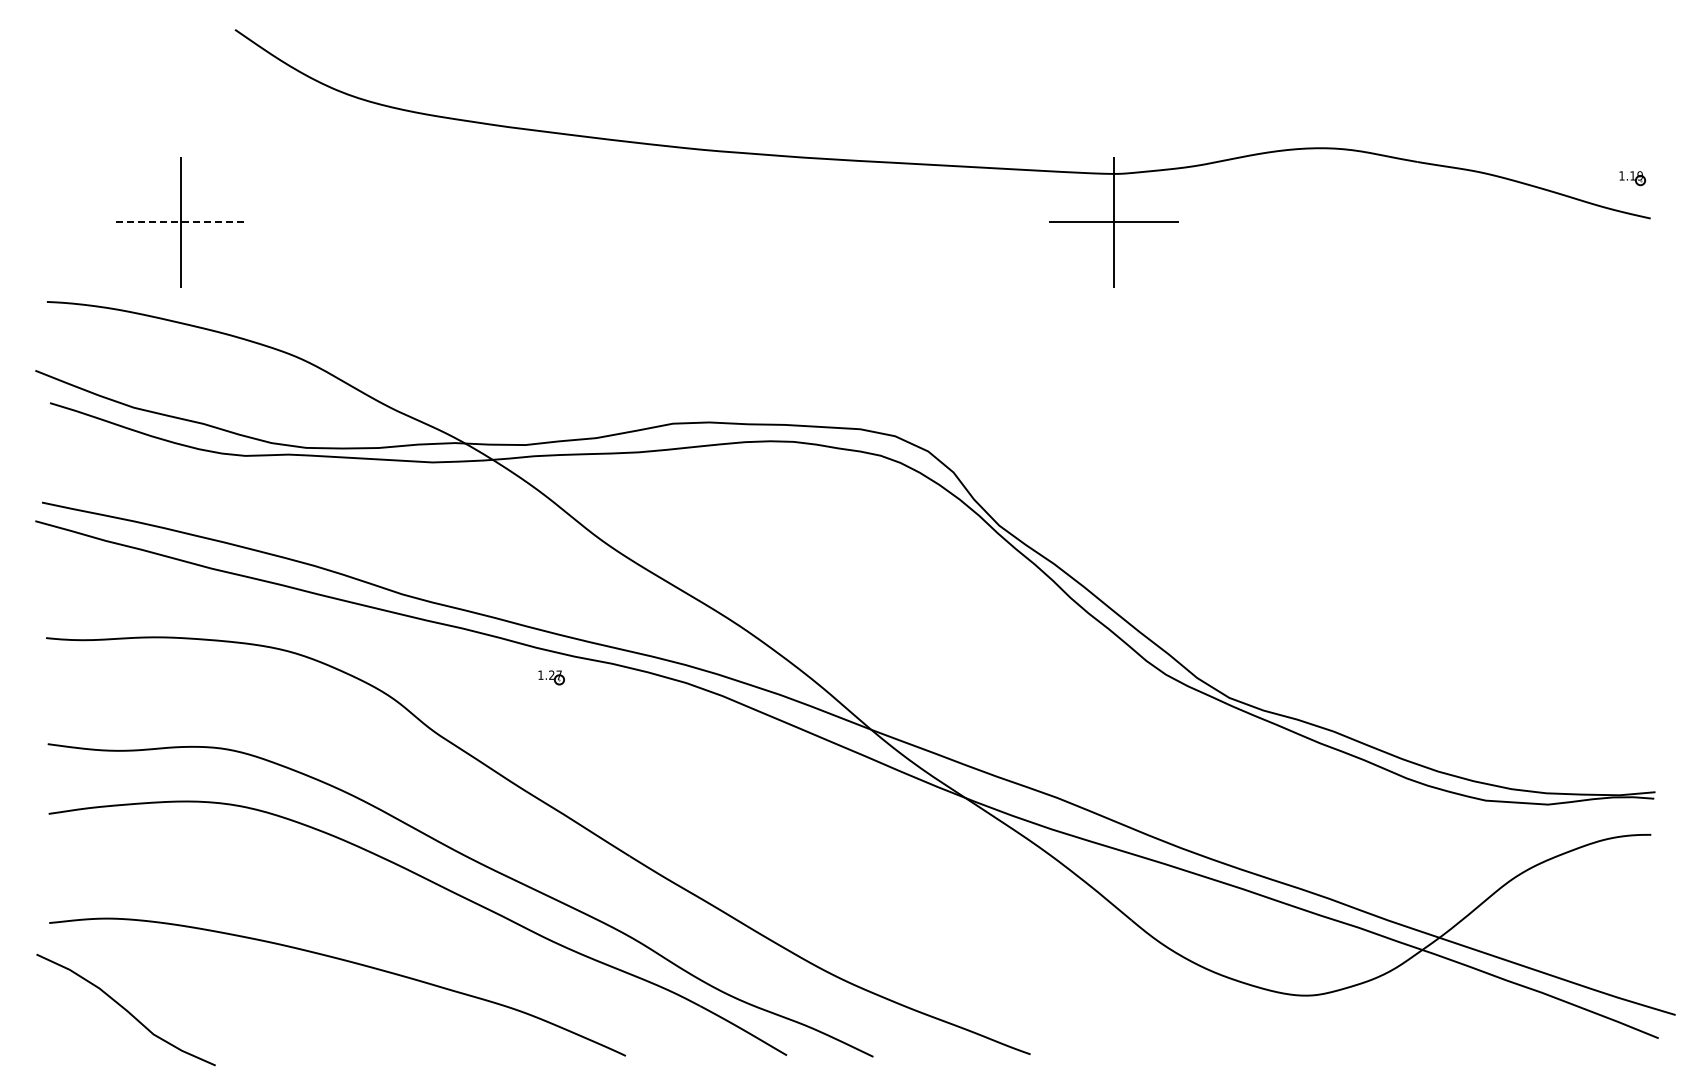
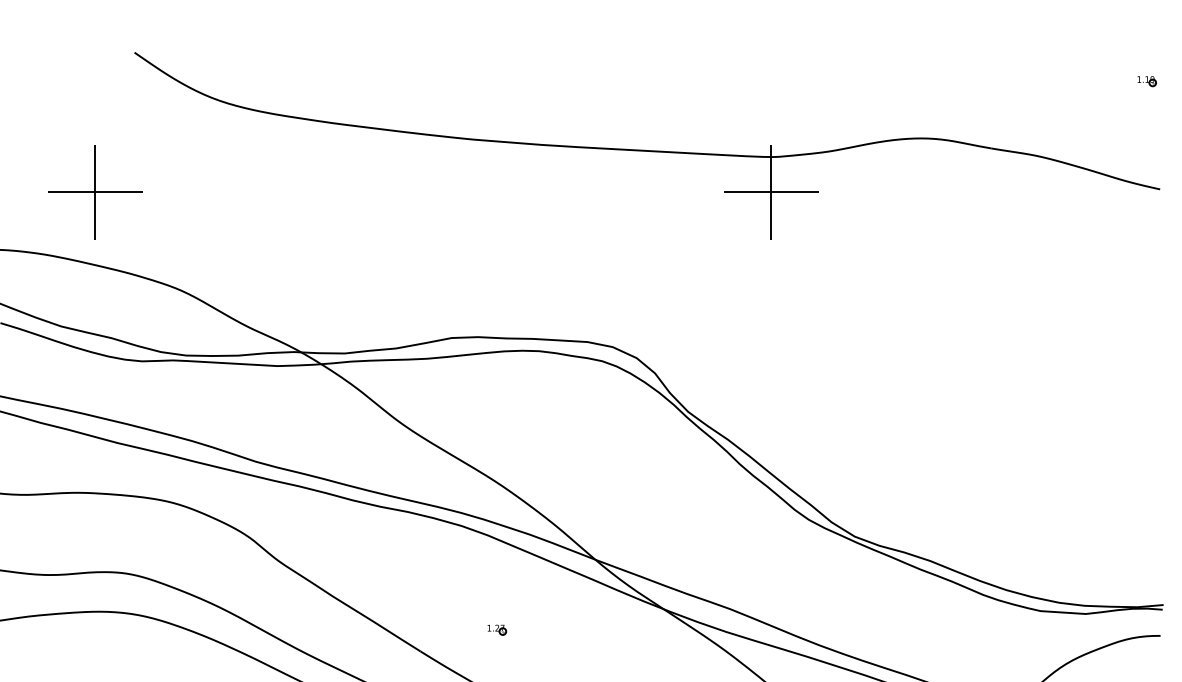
part: (1632, 178) -> (1146, 81), moved
line: (181, 222) -> (95, 192), dashed -> solid
part: (551, 677) -> (497, 629), moved

